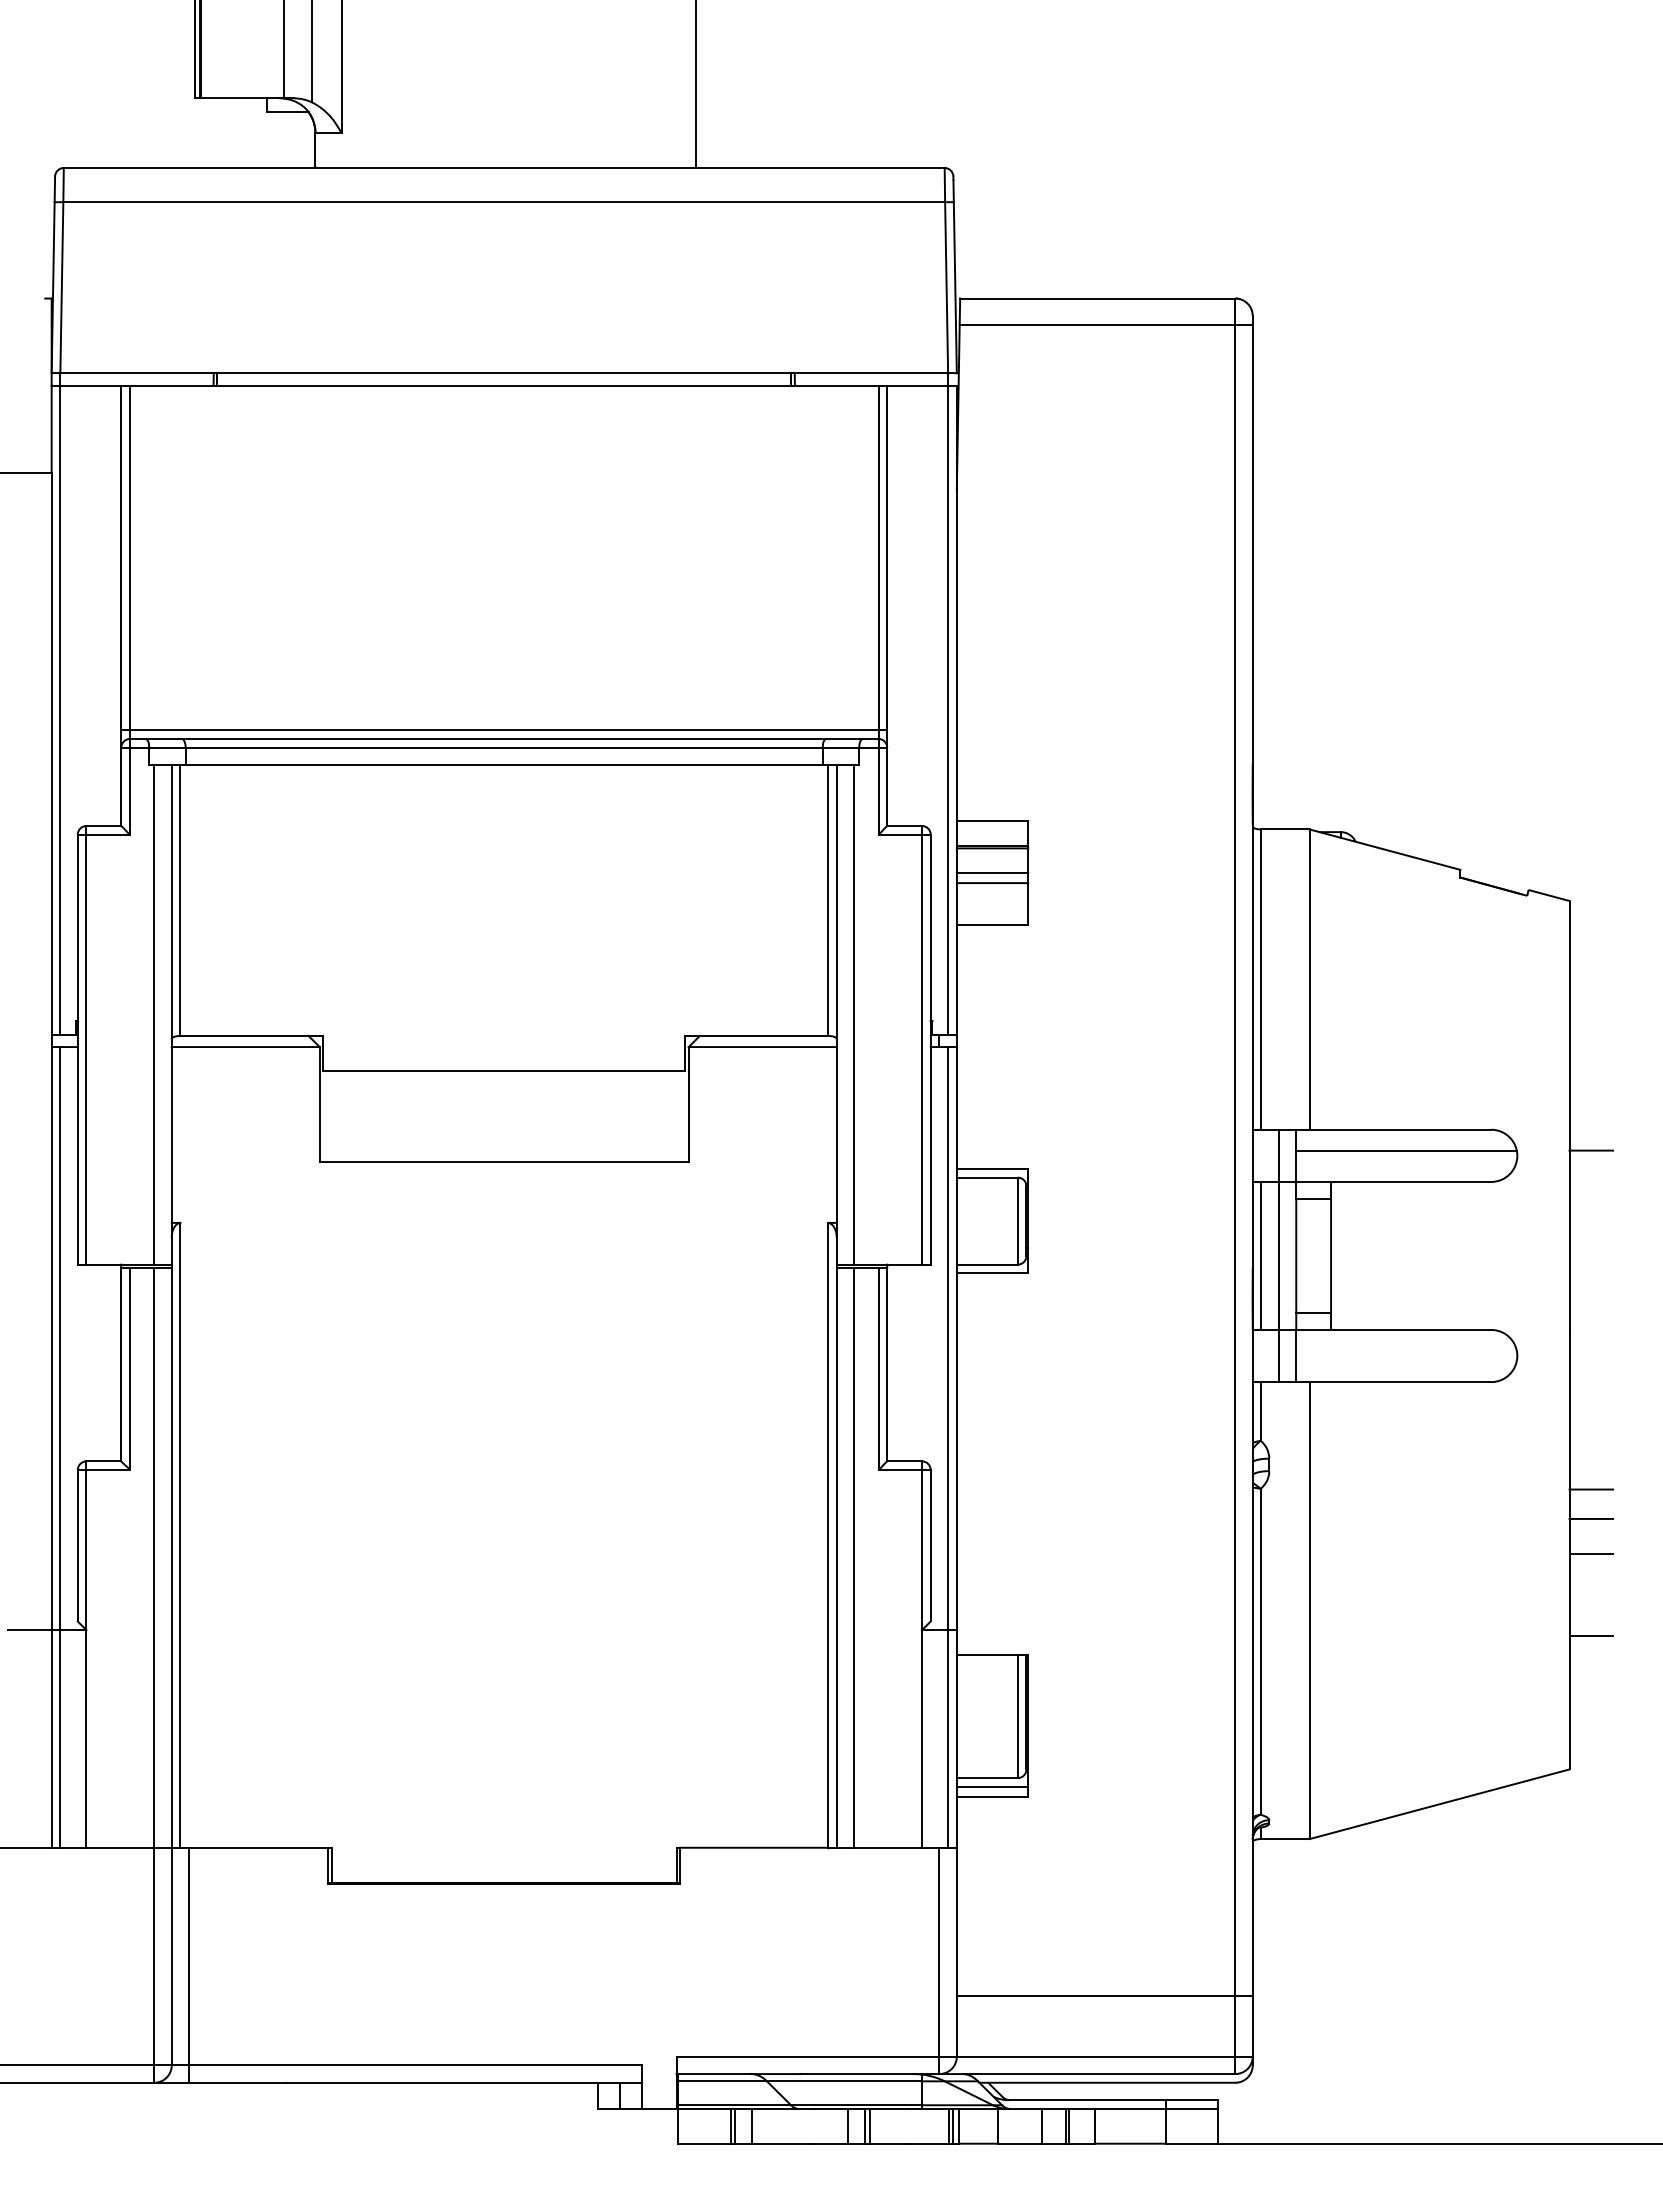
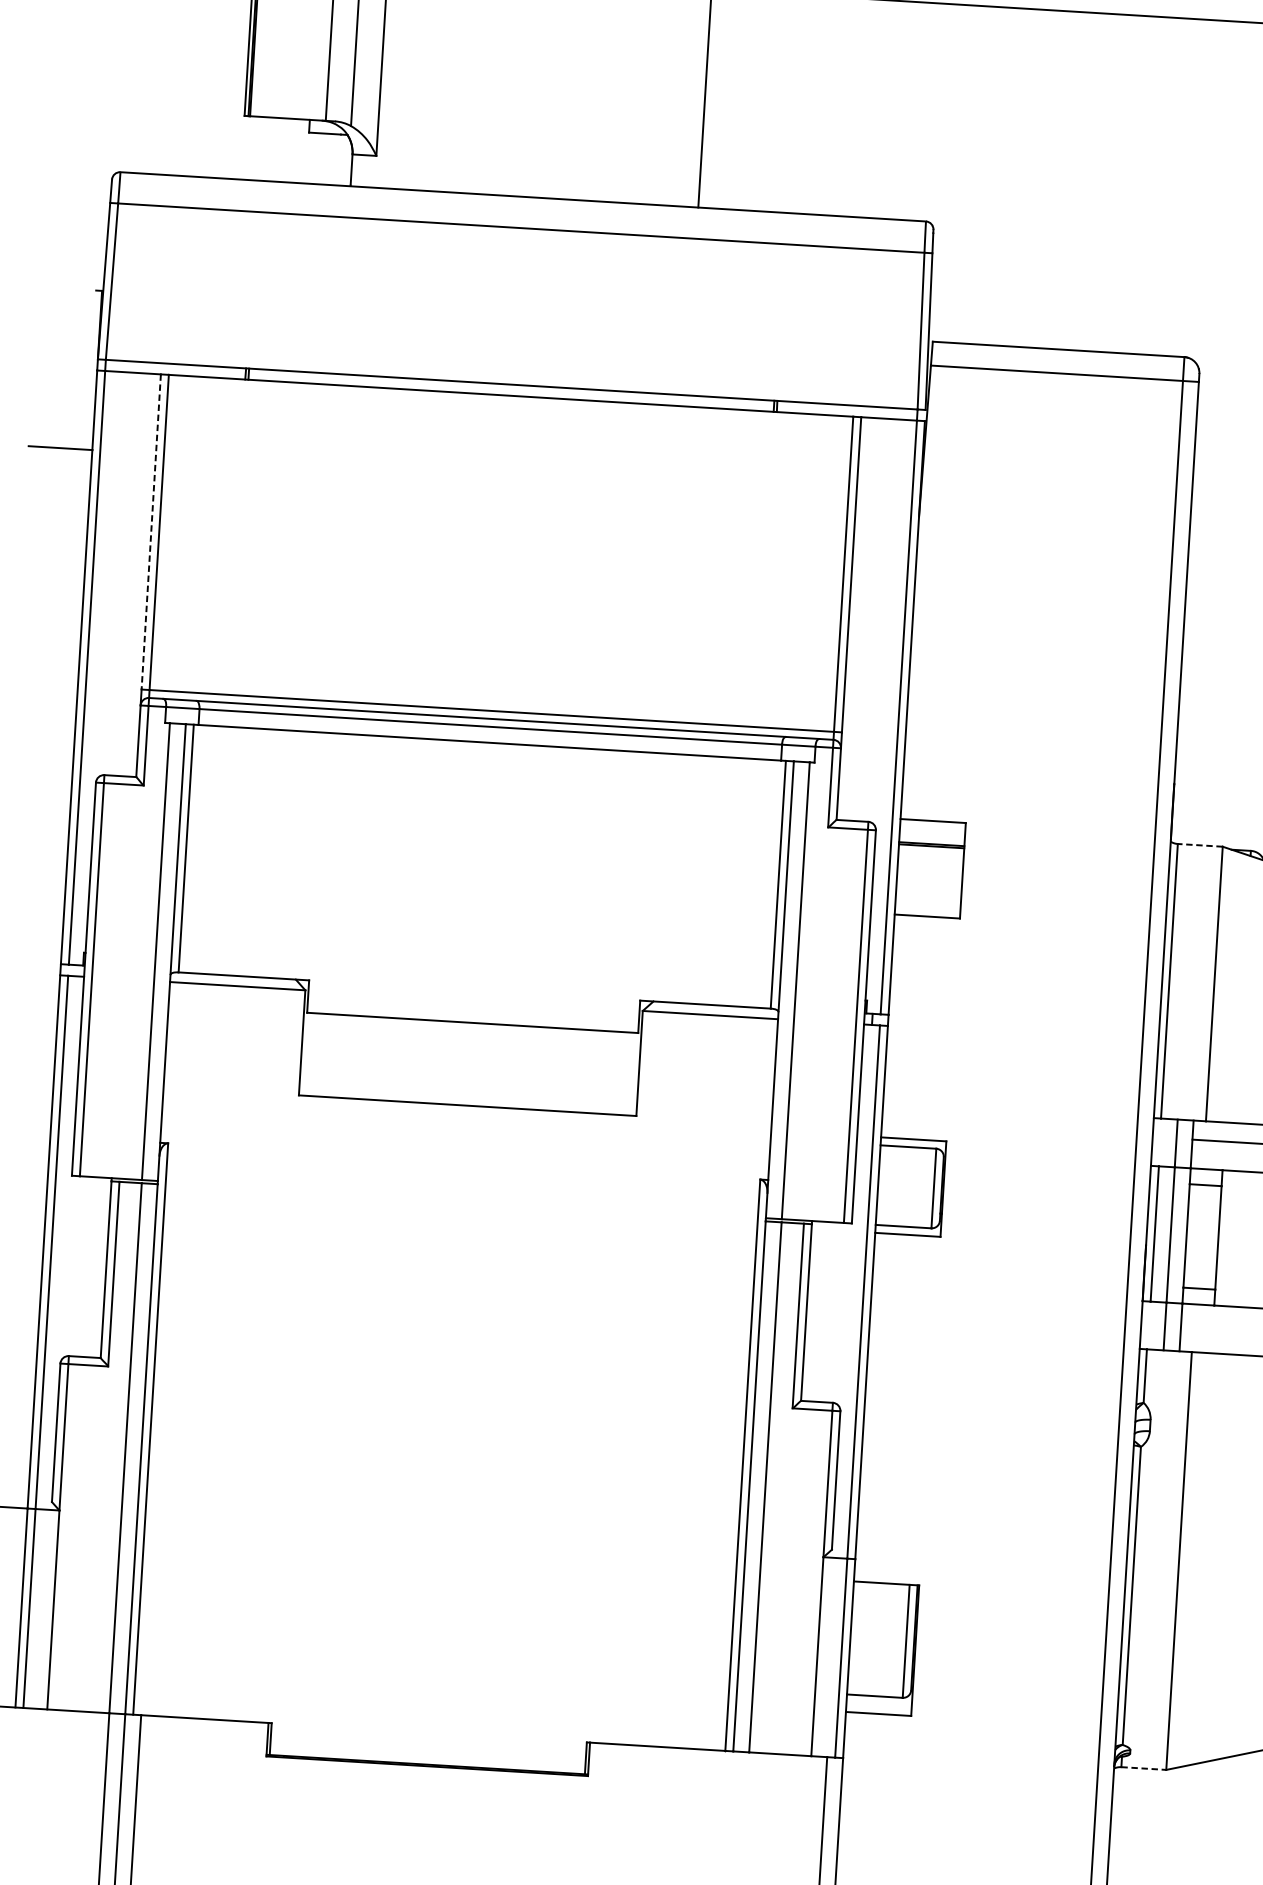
line: (121, 558) -> (151, 532), solid -> dashed
line: (1285, 829) -> (1200, 845), solid -> dashed
line: (992, 872) -> (930, 868), removed
line: (992, 883) -> (929, 878), removed
line: (992, 1786) -> (879, 1704), removed
line: (1285, 1839) -> (1144, 1768), solid -> dashed

